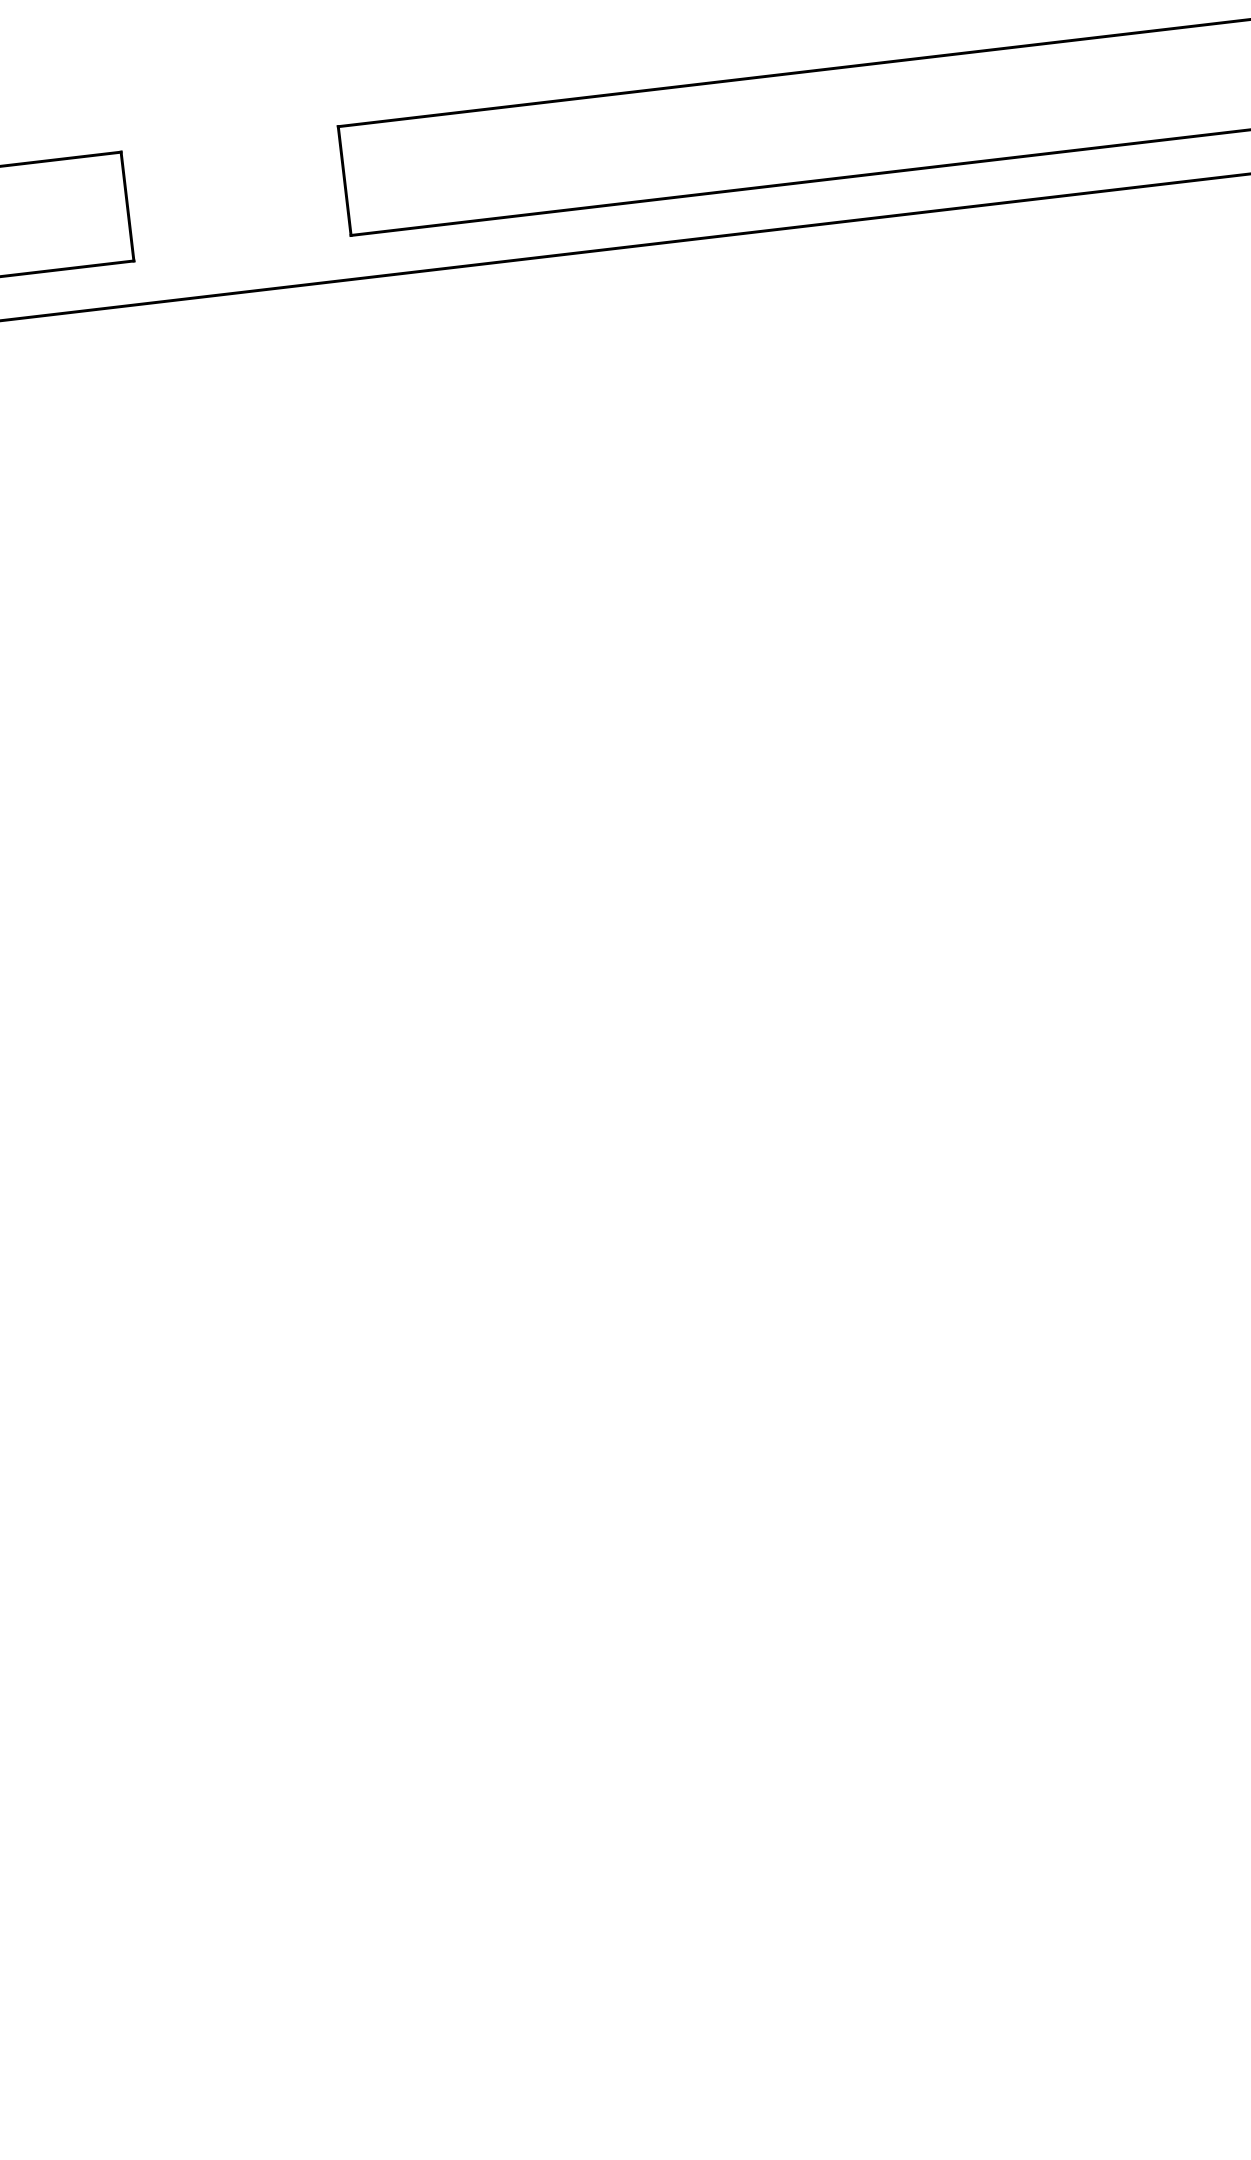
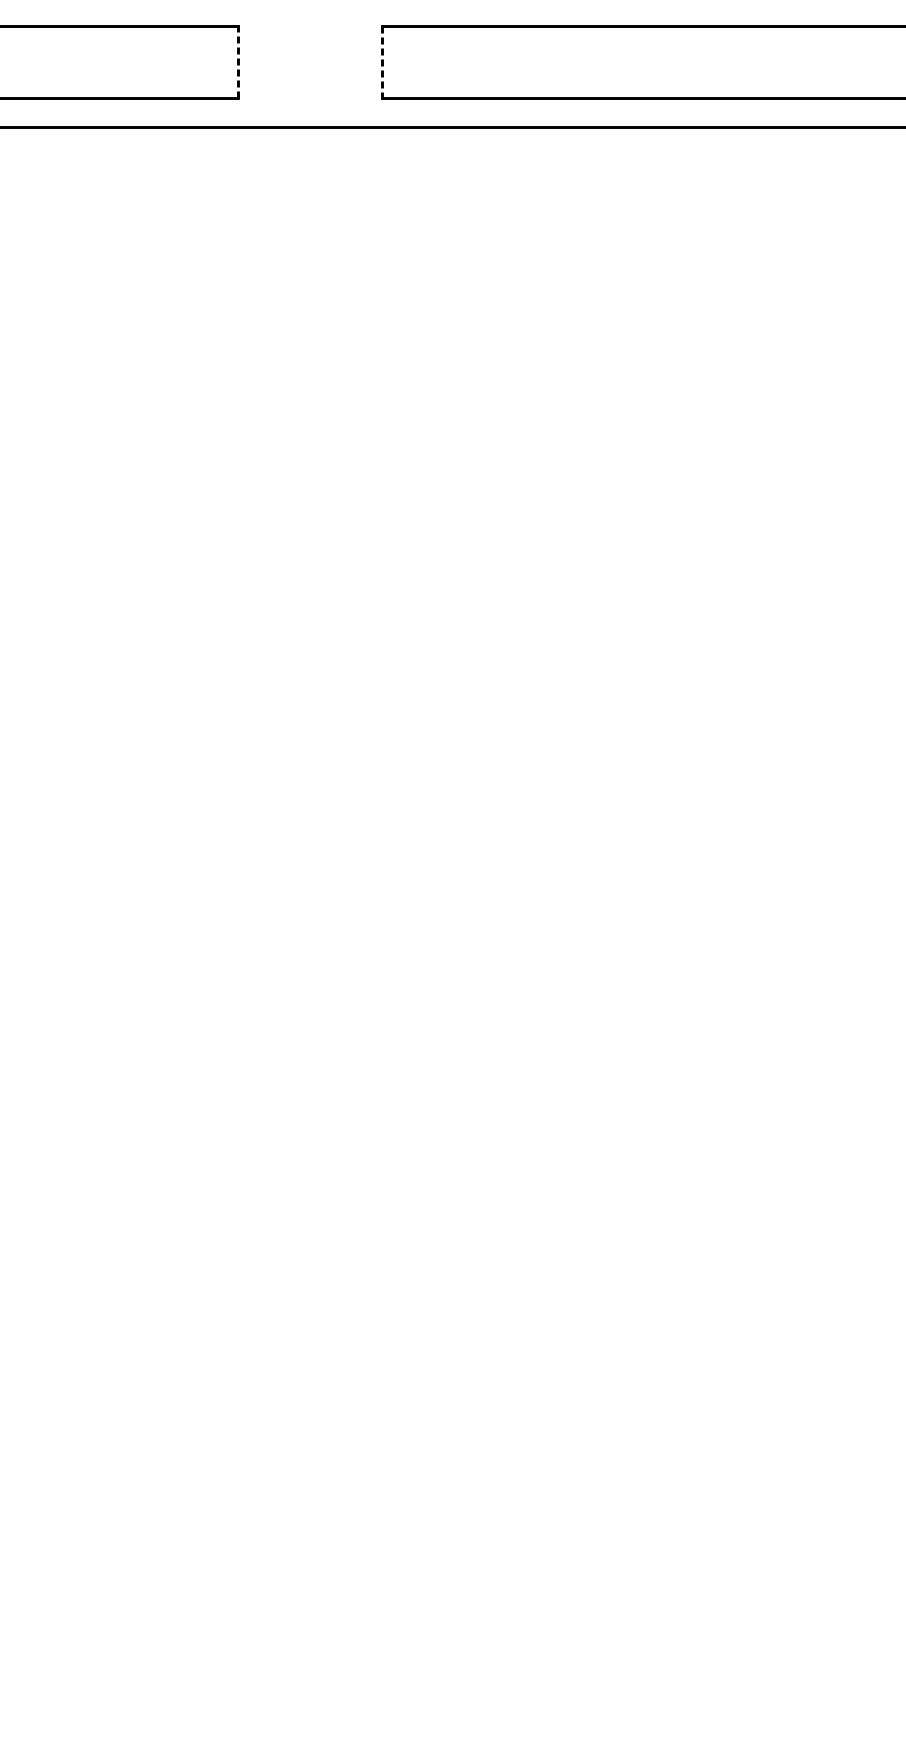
line: (344, 181) -> (381, 62), solid -> dashed
line: (127, 205) -> (238, 61), solid -> dashed

